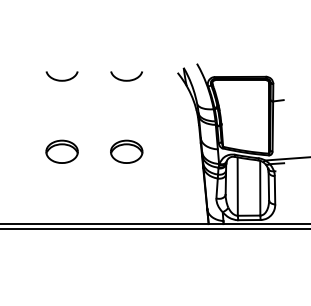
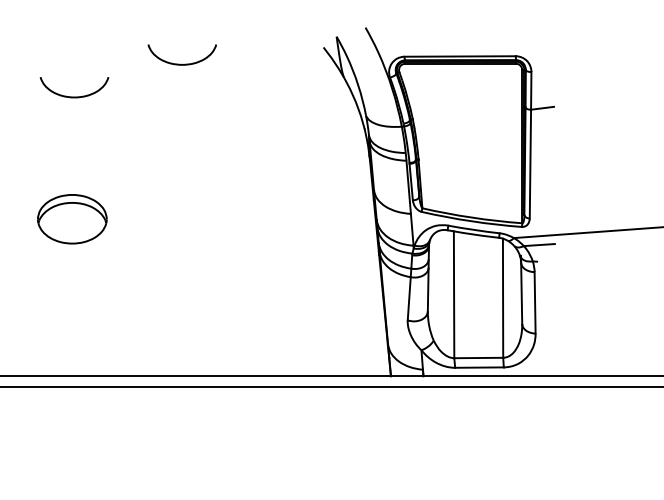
curve: (61, 79) -> (73, 94), moved
curve: (126, 79) -> (181, 62), moved
part: (126, 151) -> (212, 218), removed

